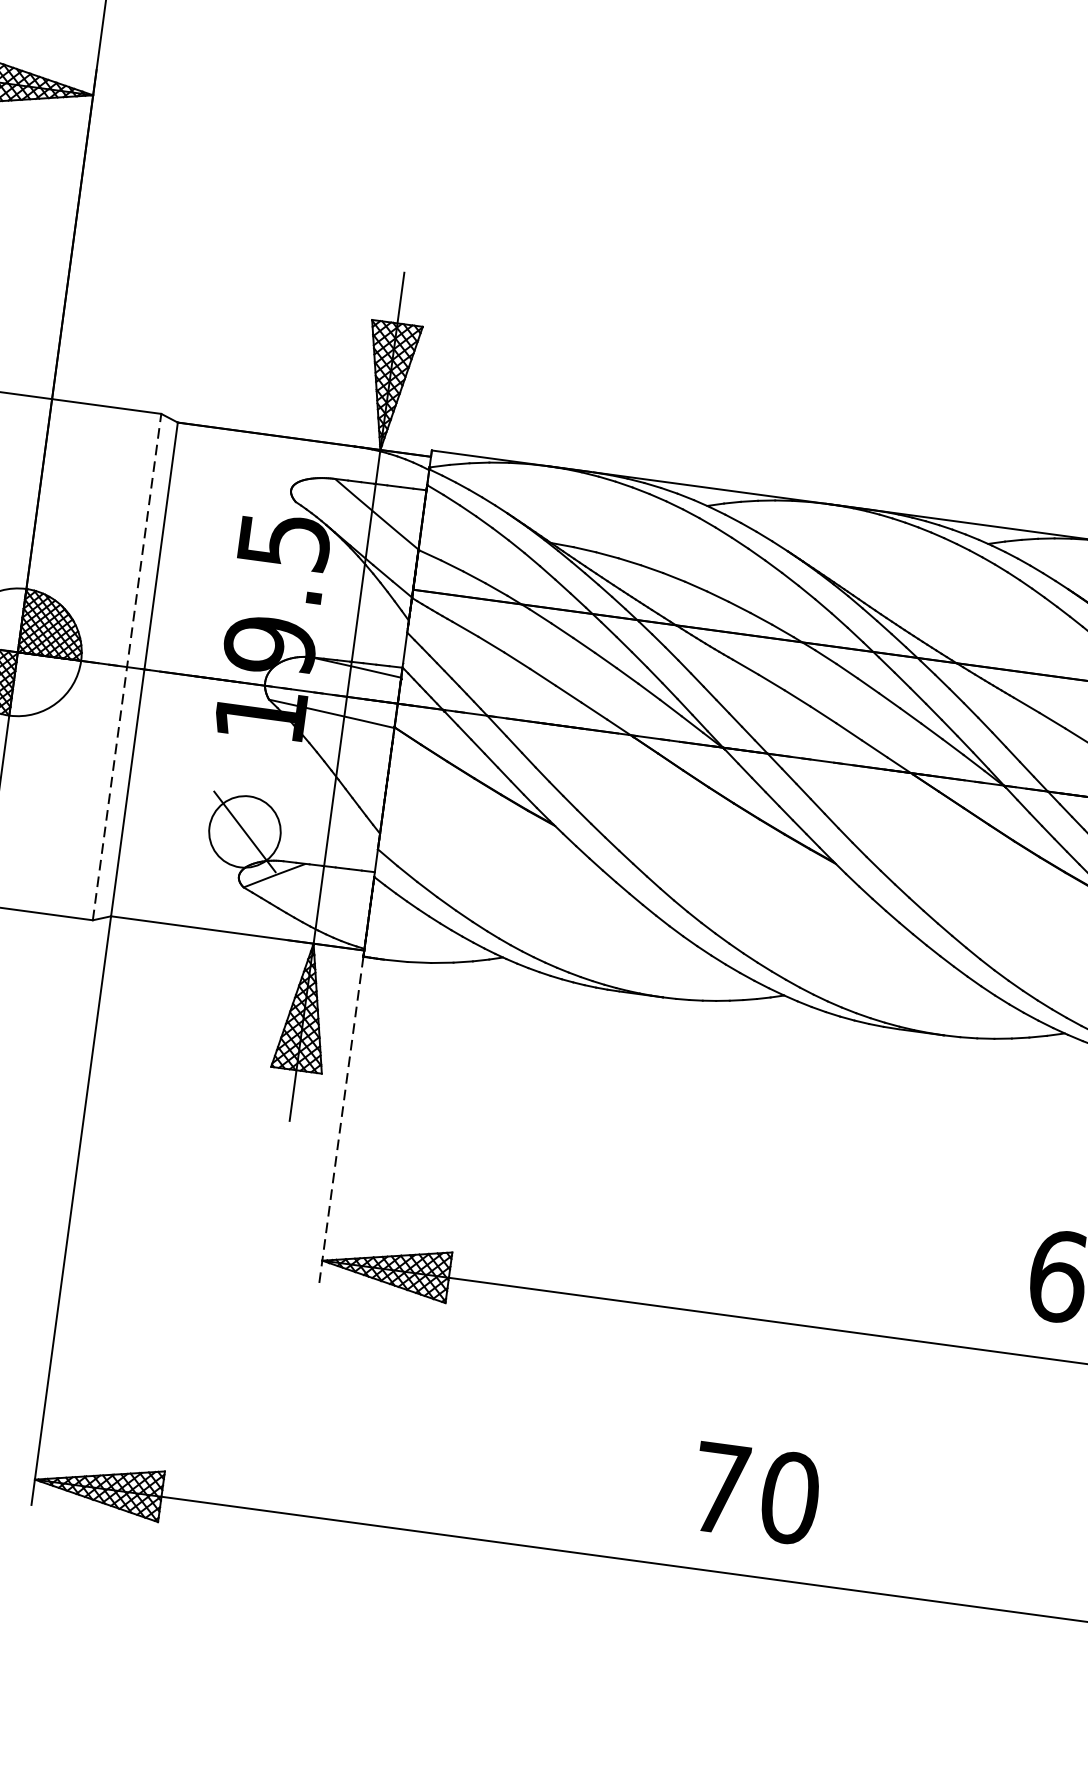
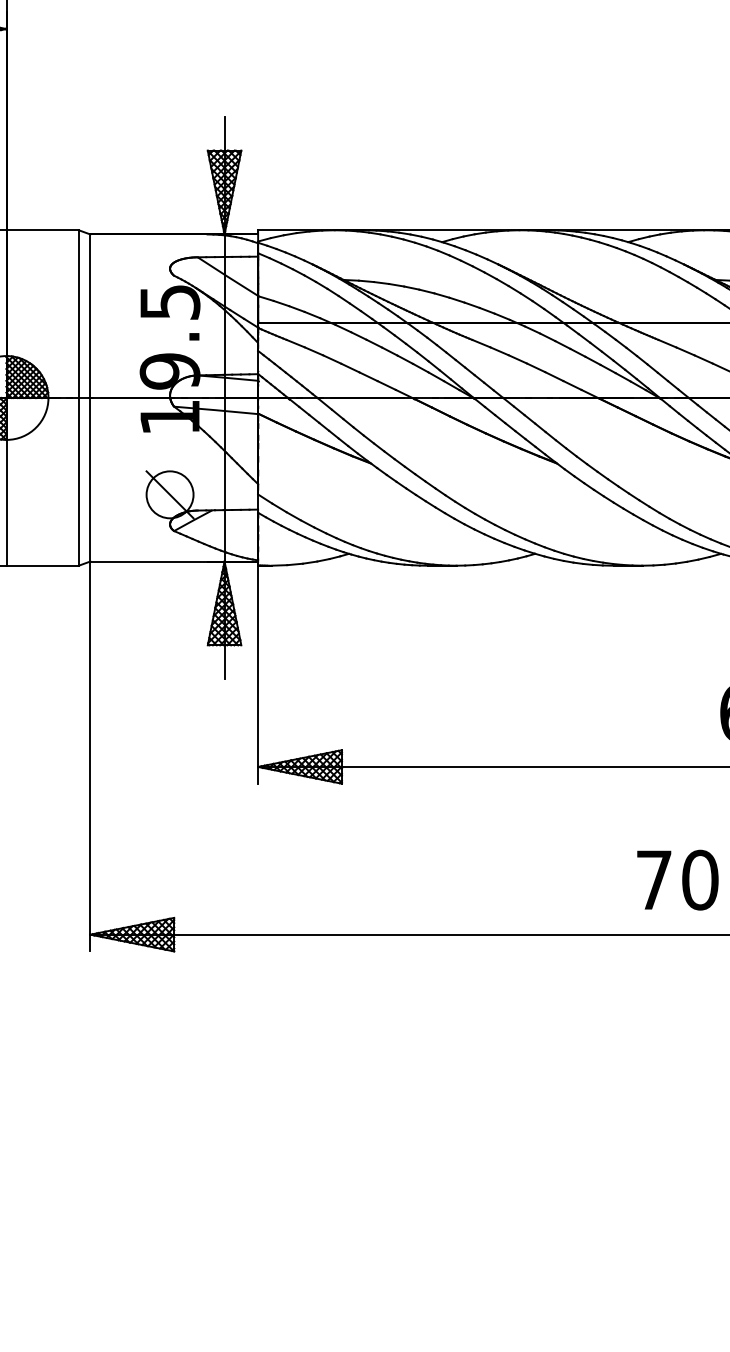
line: (126, 666) -> (78, 397), dashed -> solid
line: (341, 1122) -> (258, 675), dashed -> solid
text: (755, 1492) -> (677, 879), moved

